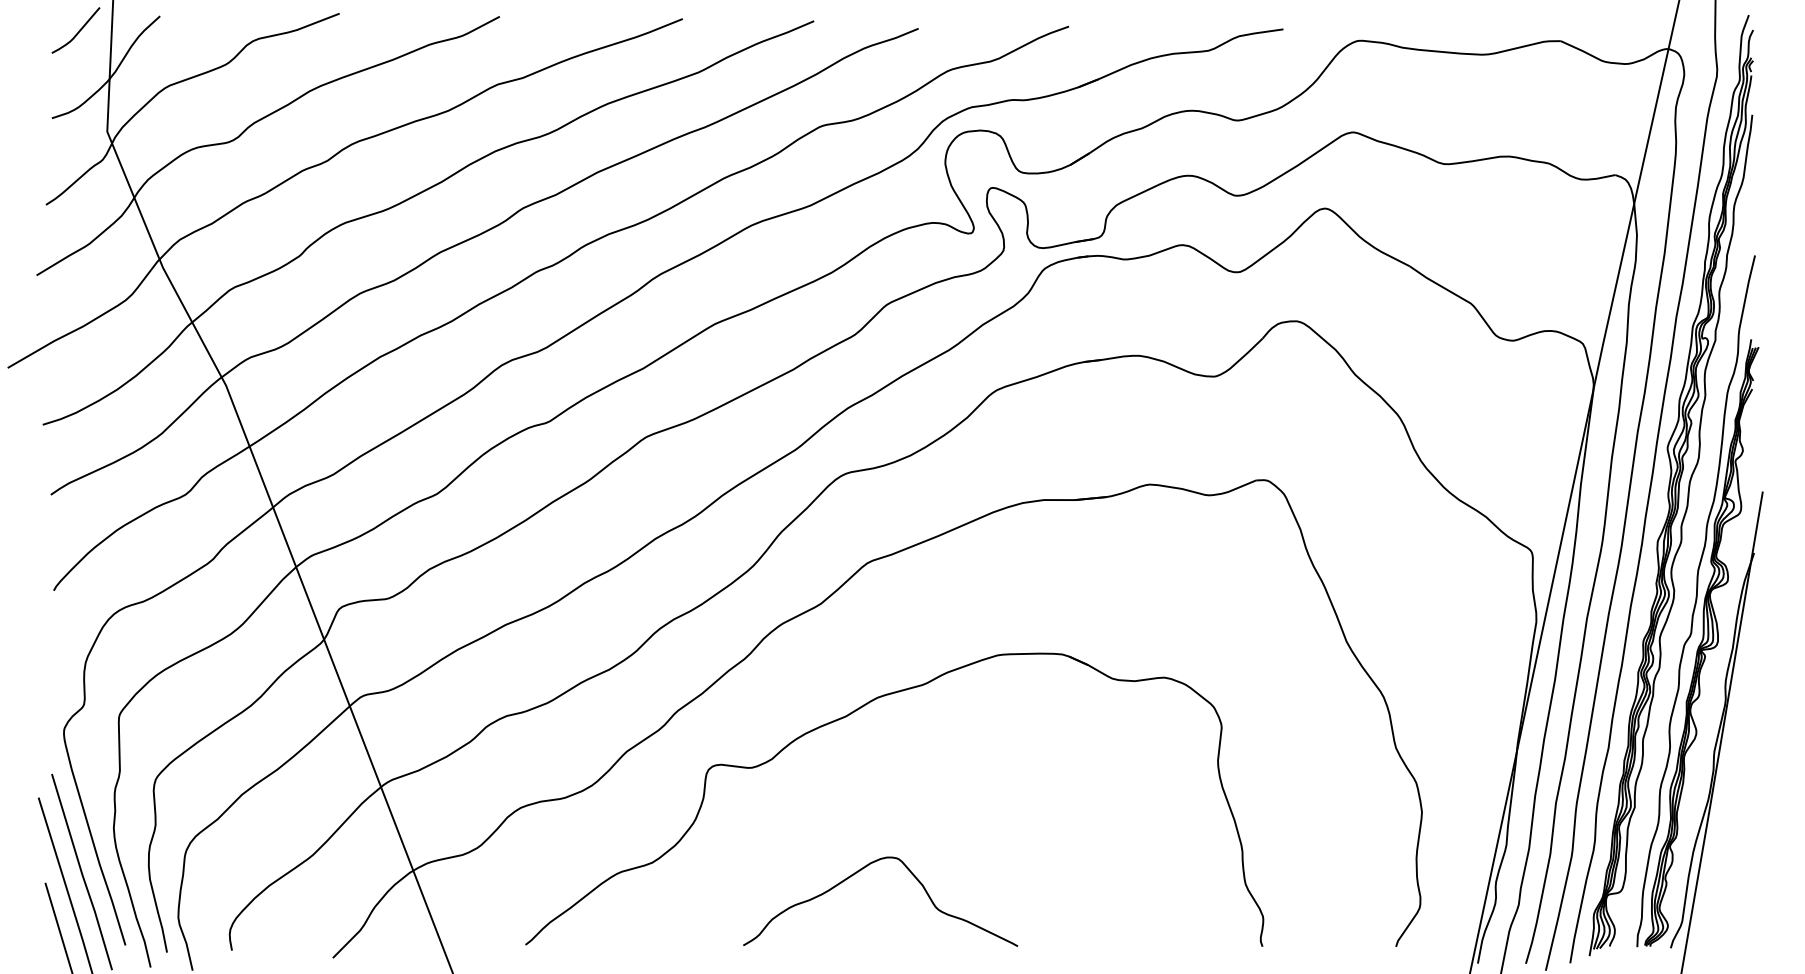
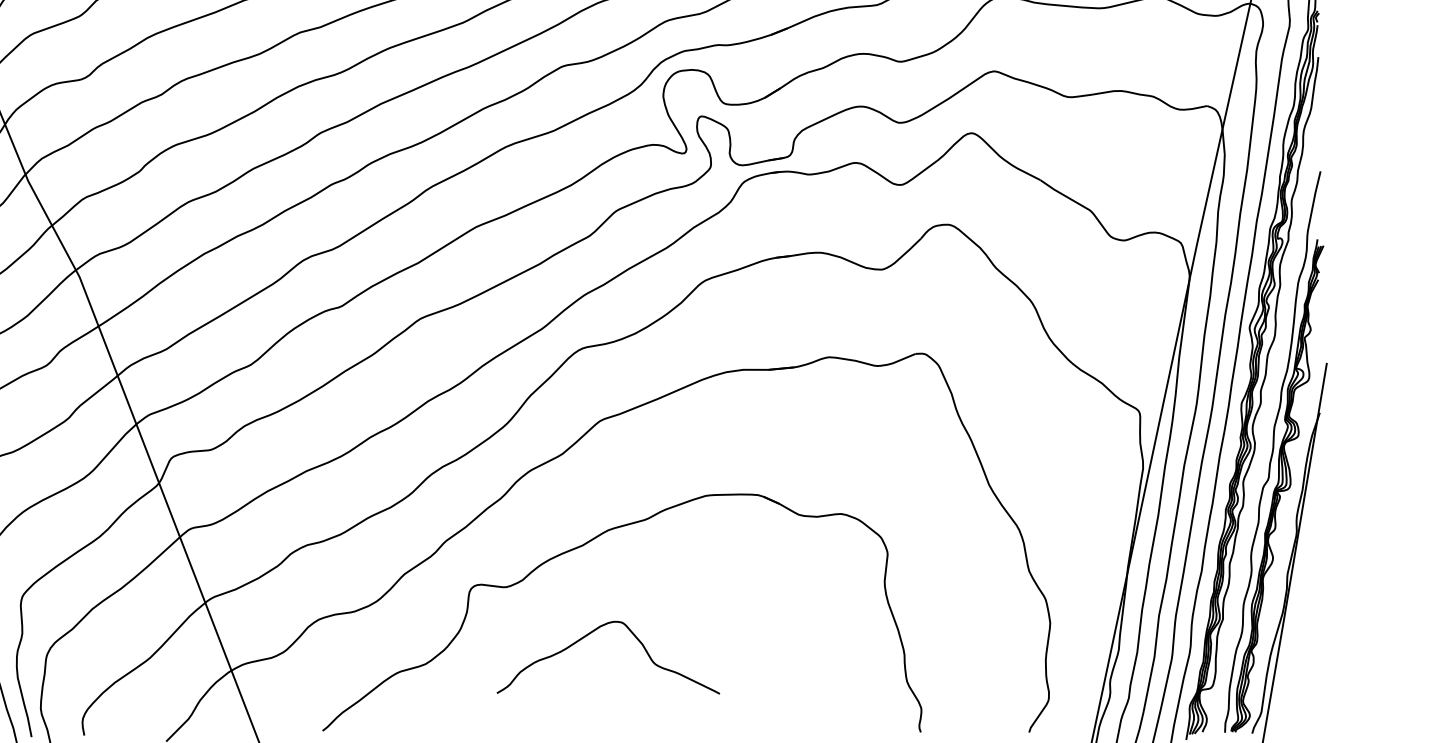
curve: (863, 869) -> (594, 631), moved

